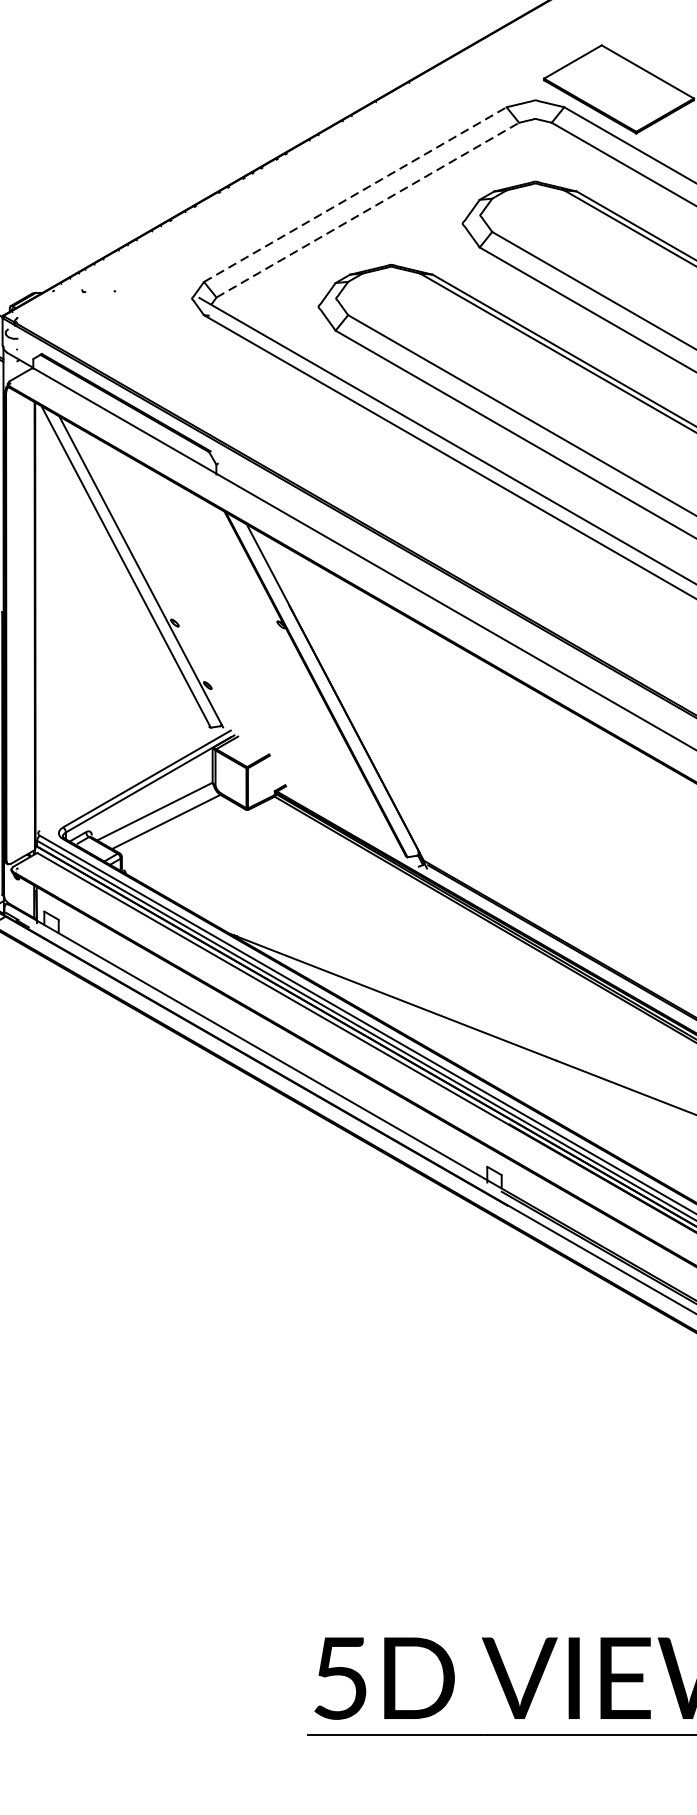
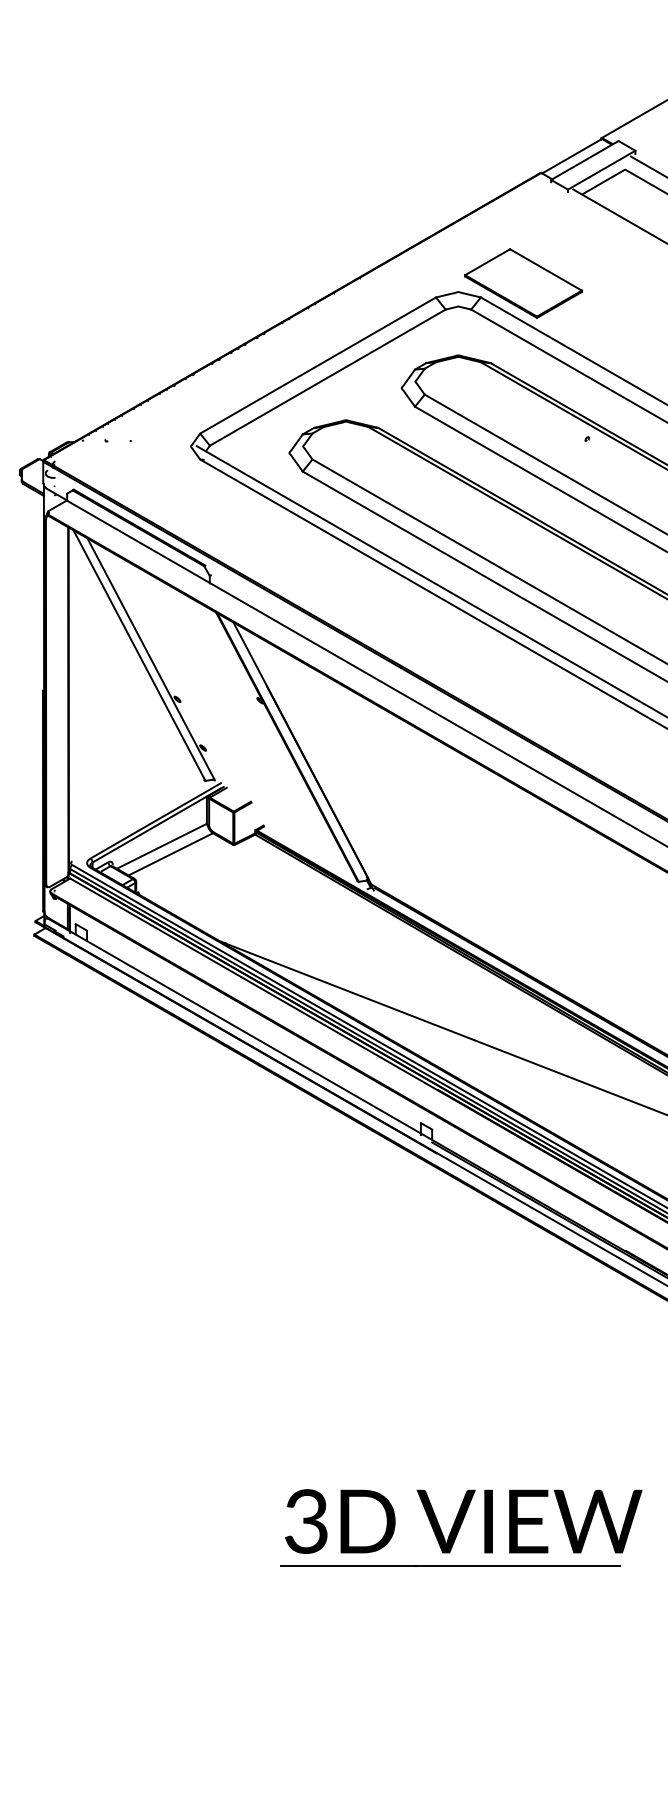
line: (355, 194) -> (318, 365), dashed -> solid
line: (368, 209) -> (328, 377), dashed -> solid
text: (340, 1678) -> (306, 1521), 5D -> 3D

